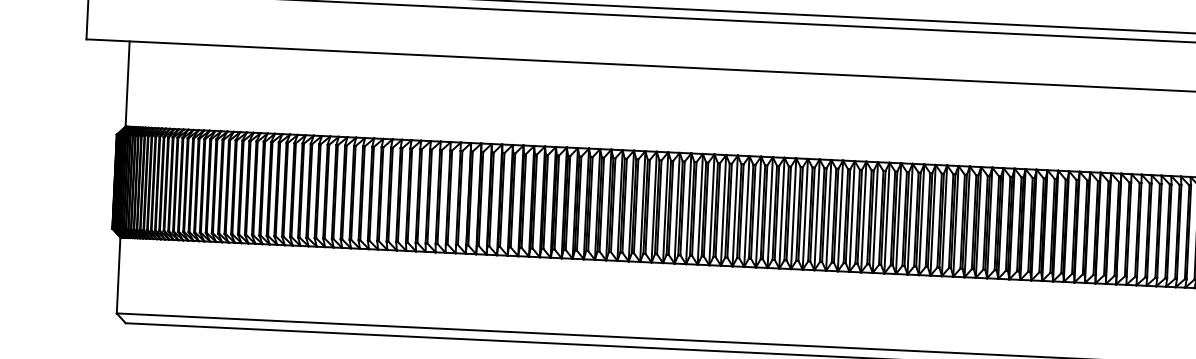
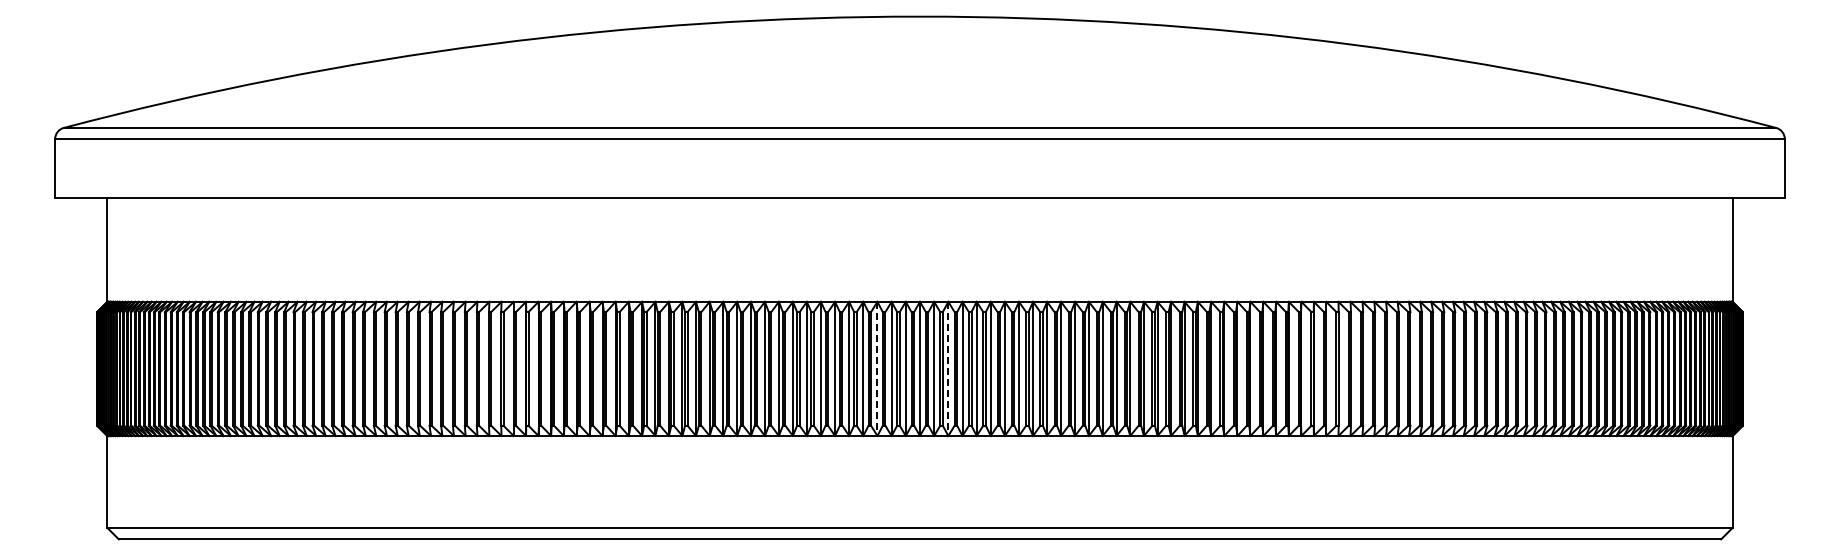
line: (758, 212) -> (877, 369), solid -> dashed
line: (817, 215) -> (948, 369), solid -> dashed

